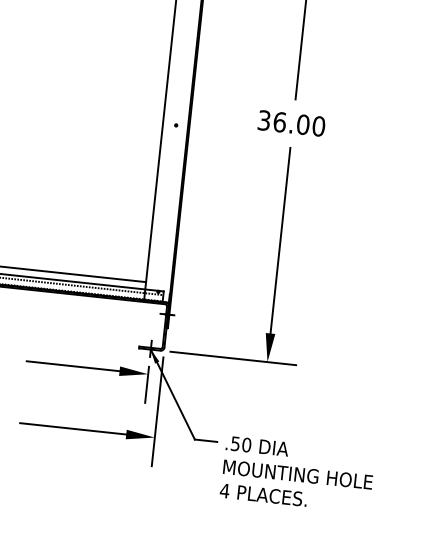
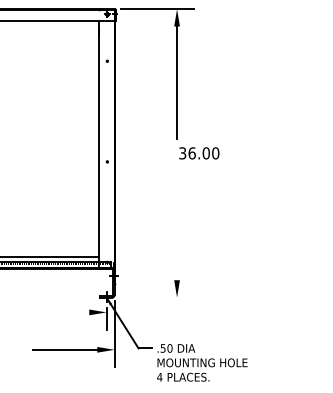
text: (292, 123) -> (199, 153), moved
line: (281, 241) -> (177, 224), removed
line: (233, 358) -> (156, 297), removed
line: (73, 366) -> (61, 312), removed

